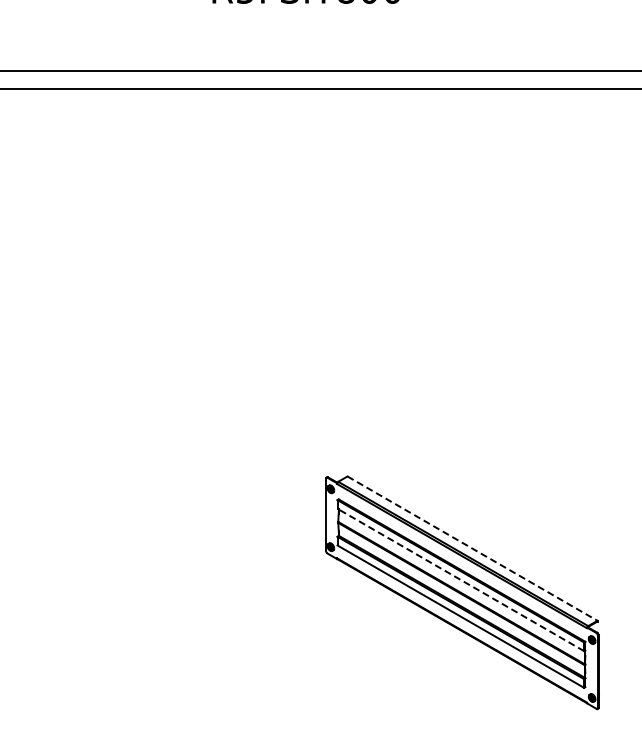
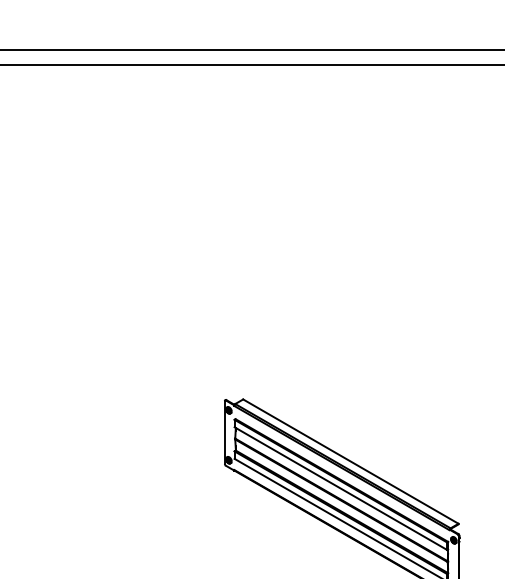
line: (472, 548) -> (350, 461), dashed -> solid
line: (460, 579) -> (340, 488), dashed -> solid

